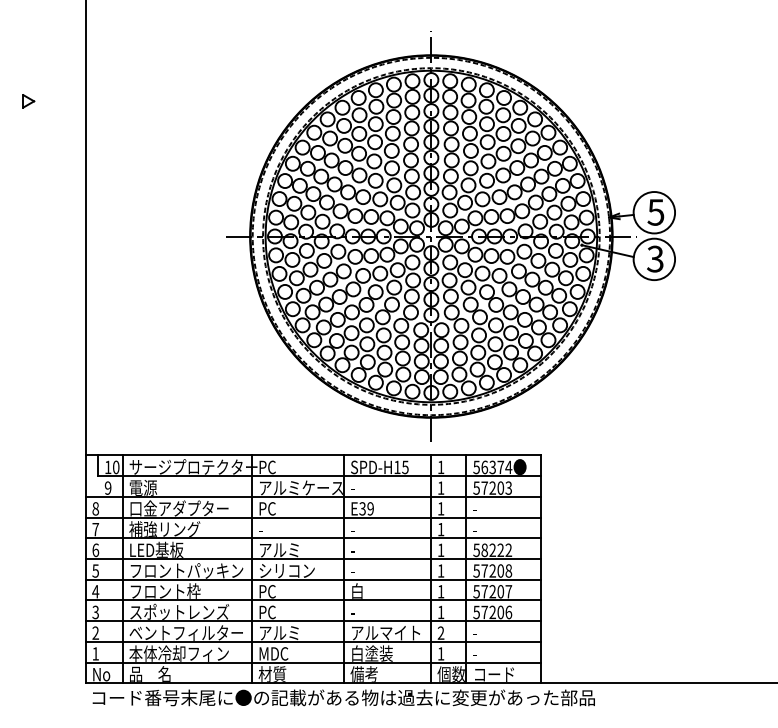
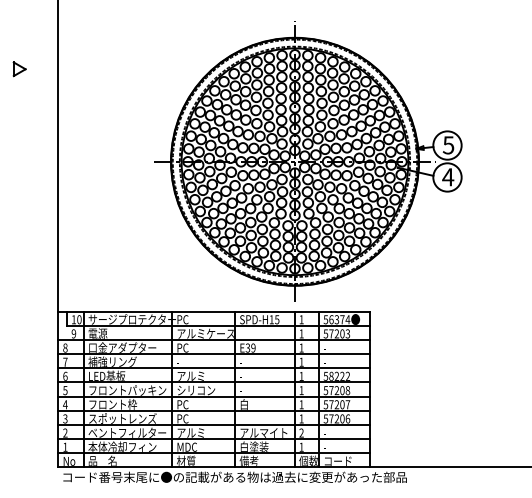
part: (28, 101) -> (19, 69), size x1.6
text: (655, 259) -> (448, 177), 3 -> 4

